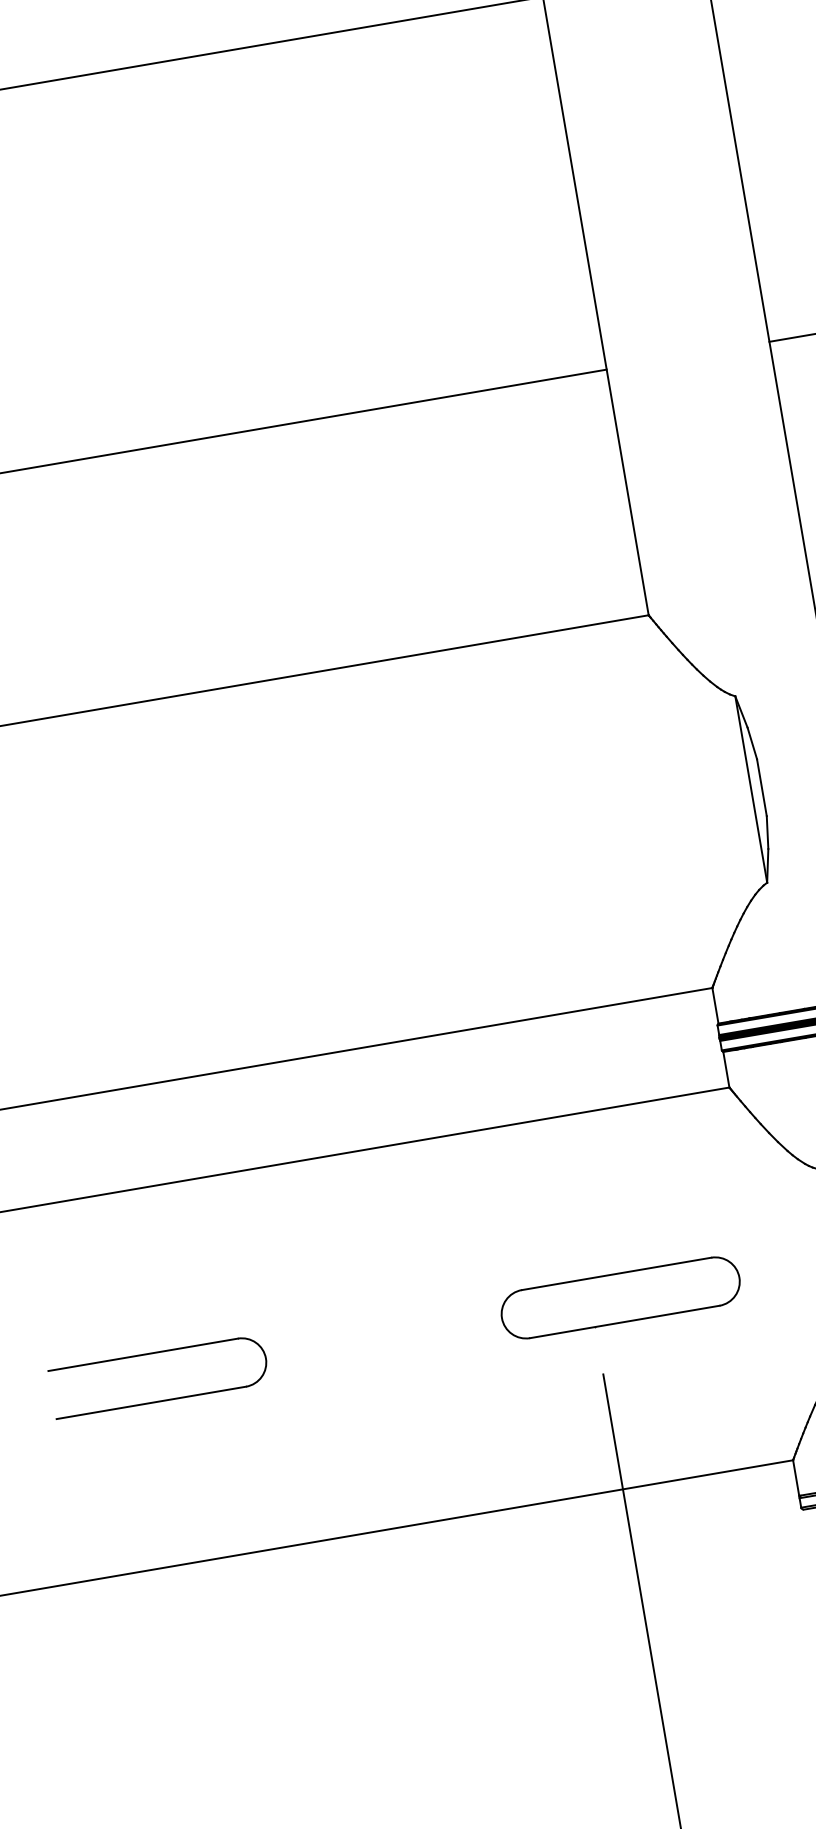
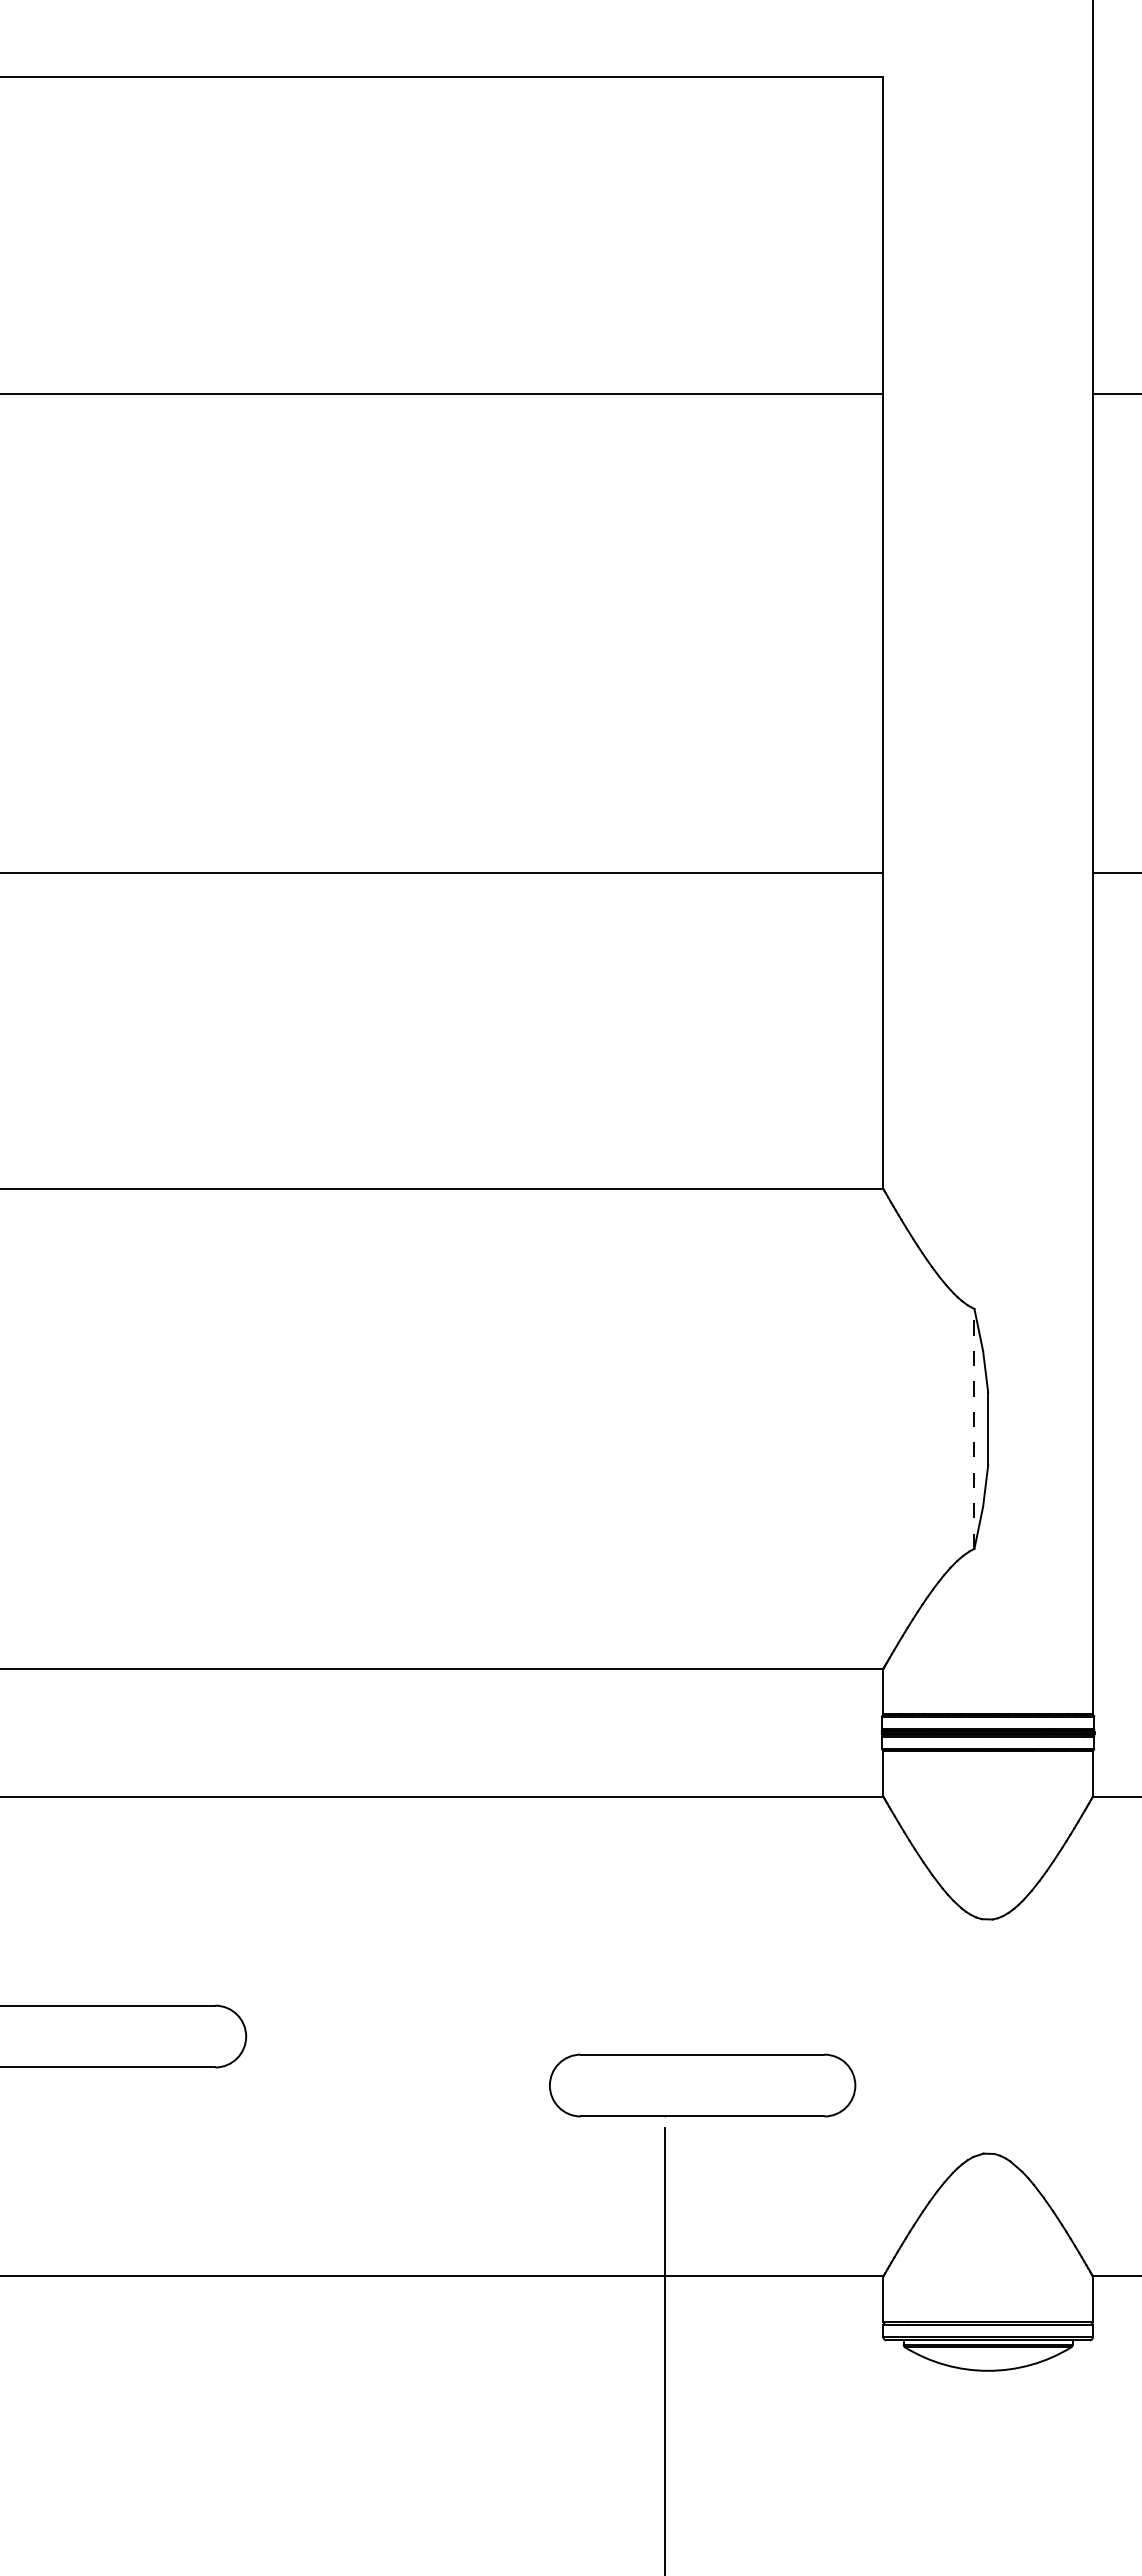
line: (751, 789) -> (974, 1428), solid -> dashed
part: (620, 1297) -> (702, 2085), moved

